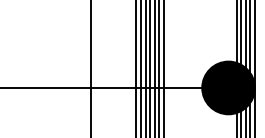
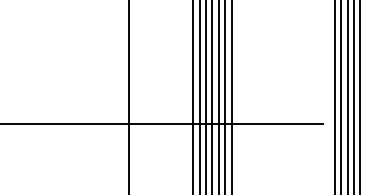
fill: (228, 87) -> (323, 123), removed

